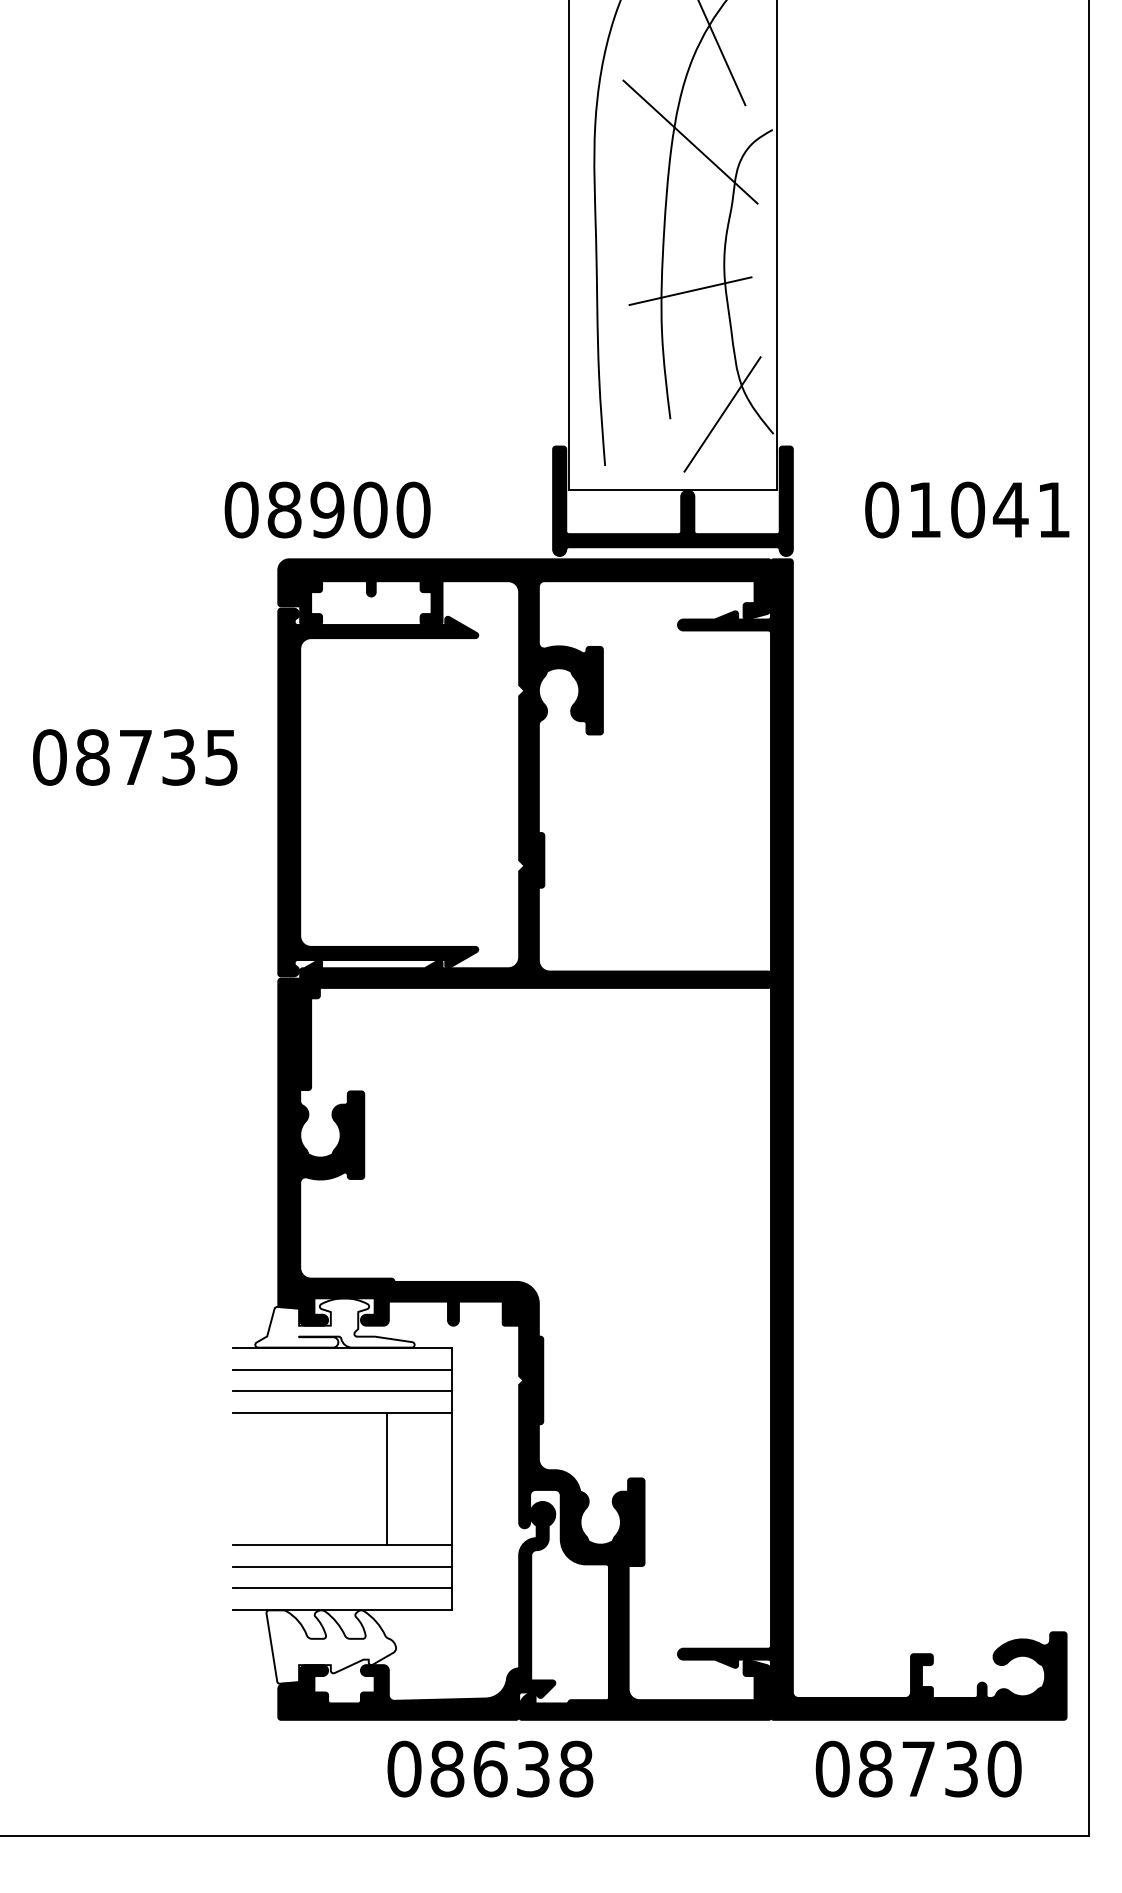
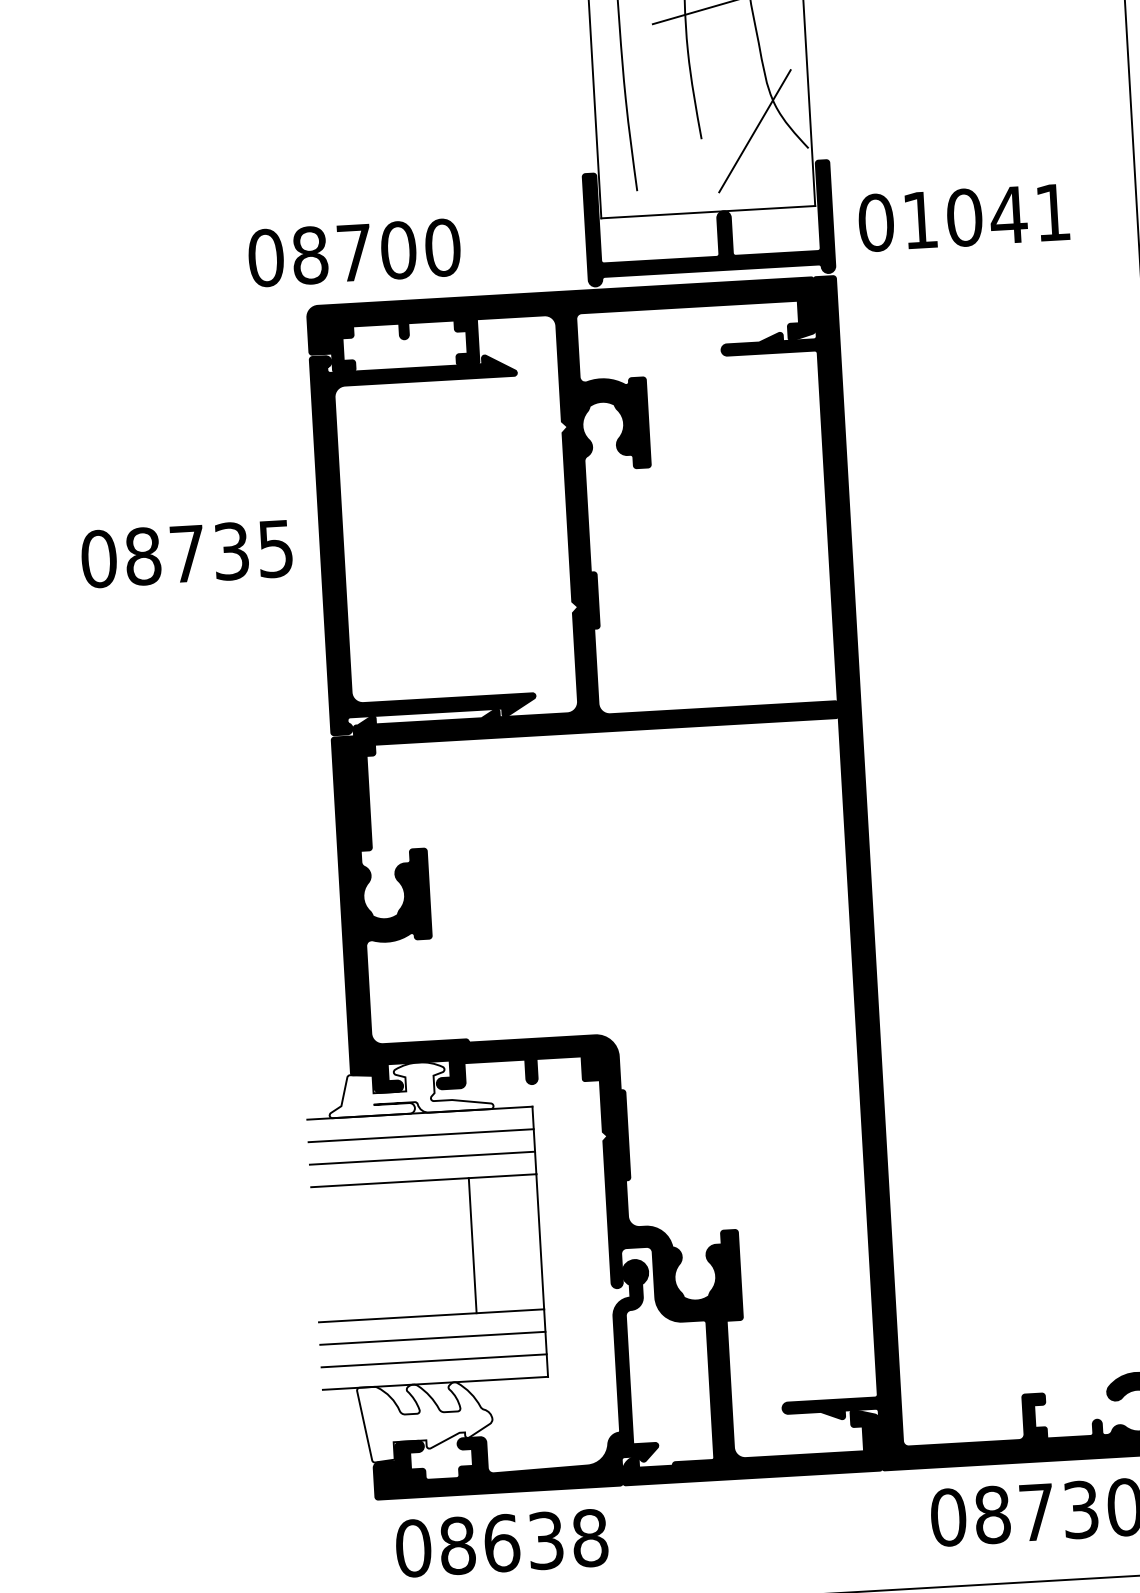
text: (327, 509) -> (354, 252), 08900 -> 08700
text: (967, 509) -> (964, 217), moved
text: (135, 757) -> (187, 553), moved
text: (490, 1768) -> (502, 1542), moved

